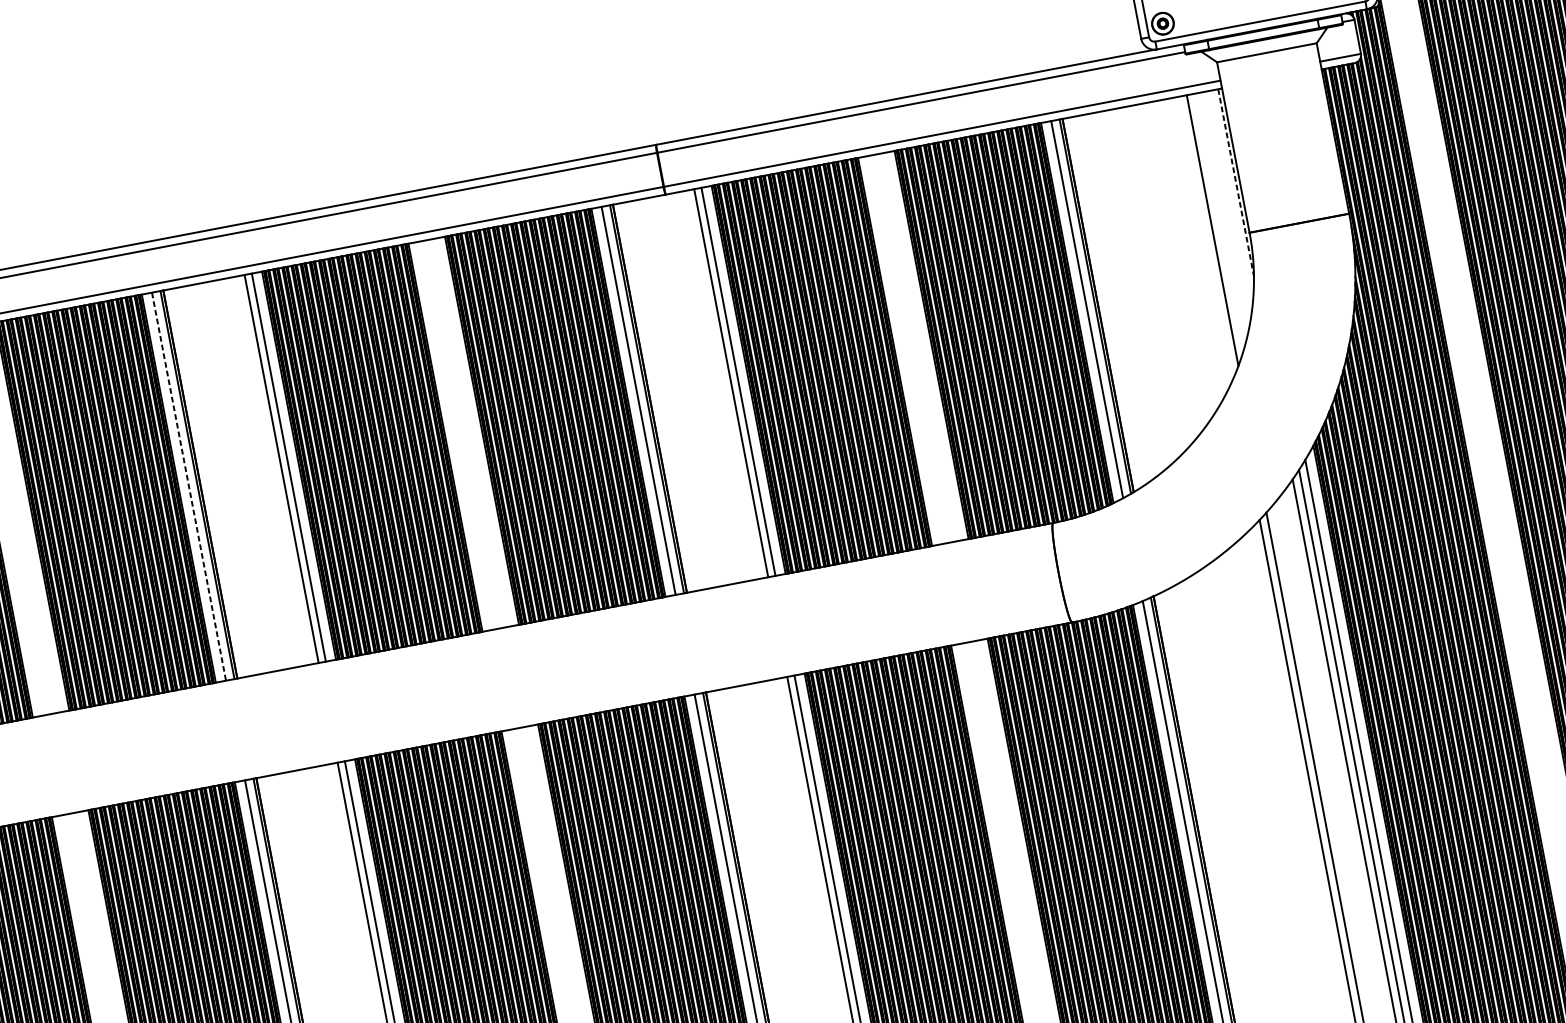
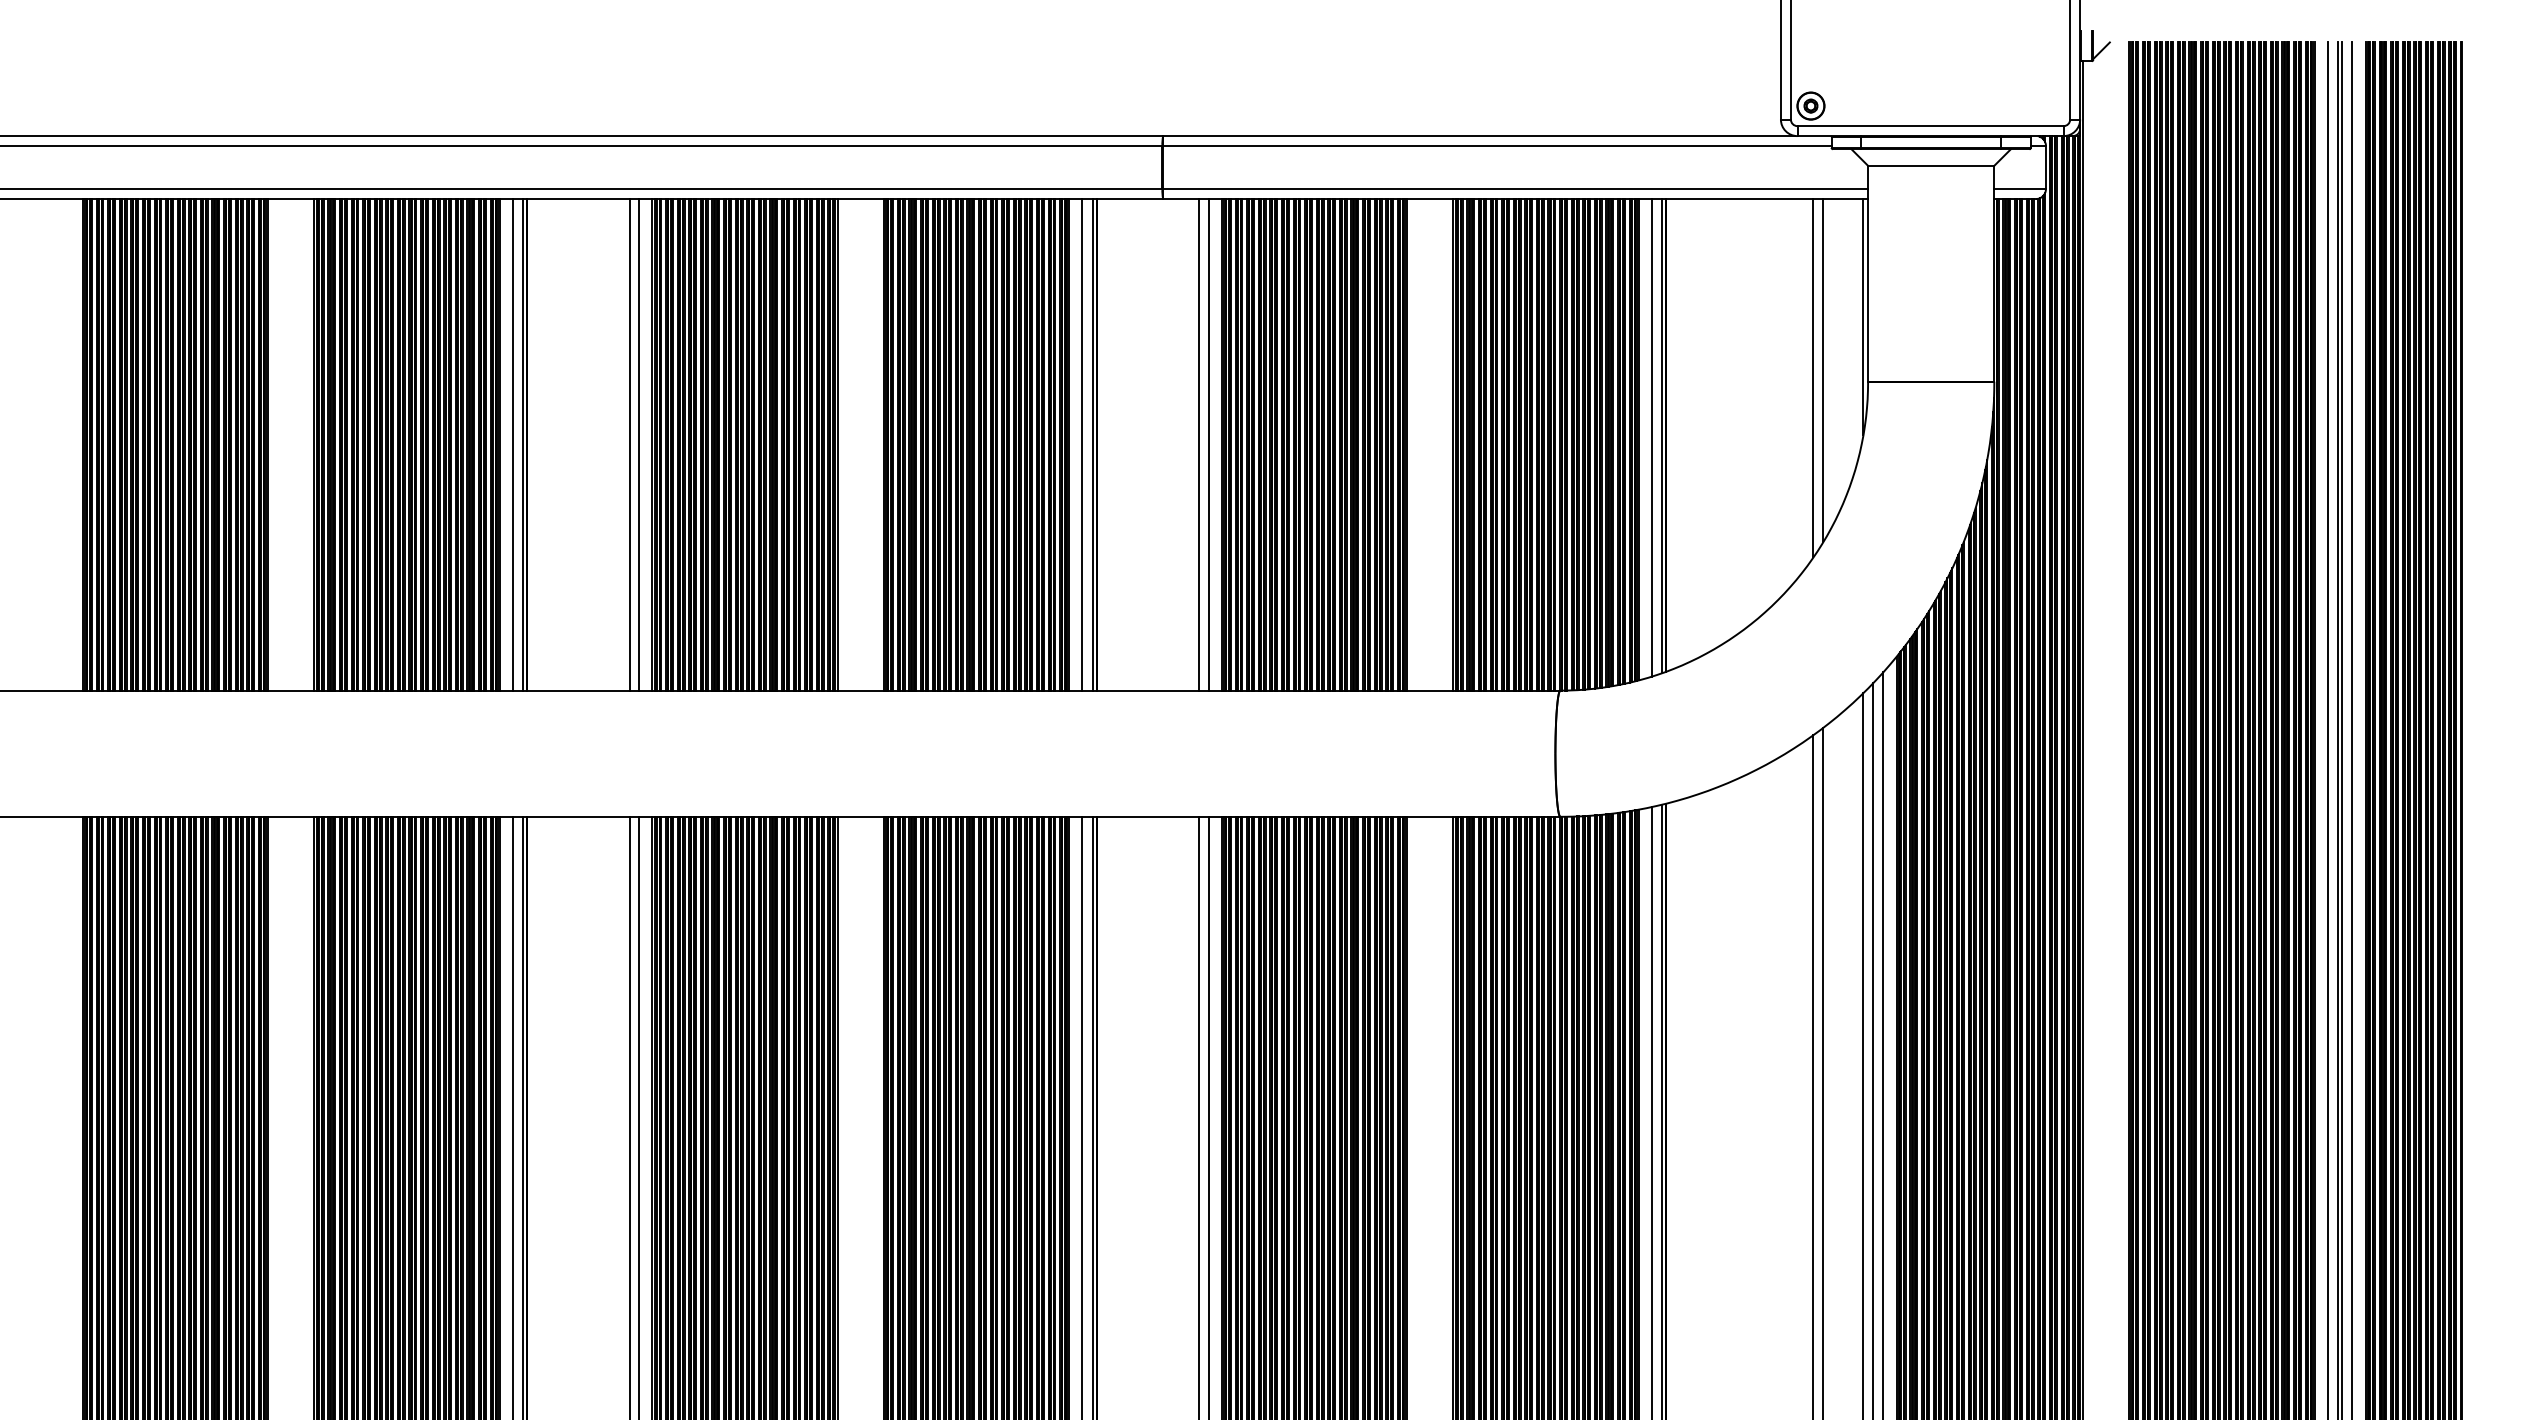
line: (1236, 182) -> (1863, 317), dashed -> solid
line: (1205, 238) -> (1813, 378), added
line: (188, 486) -> (512, 444), dashed -> solid

